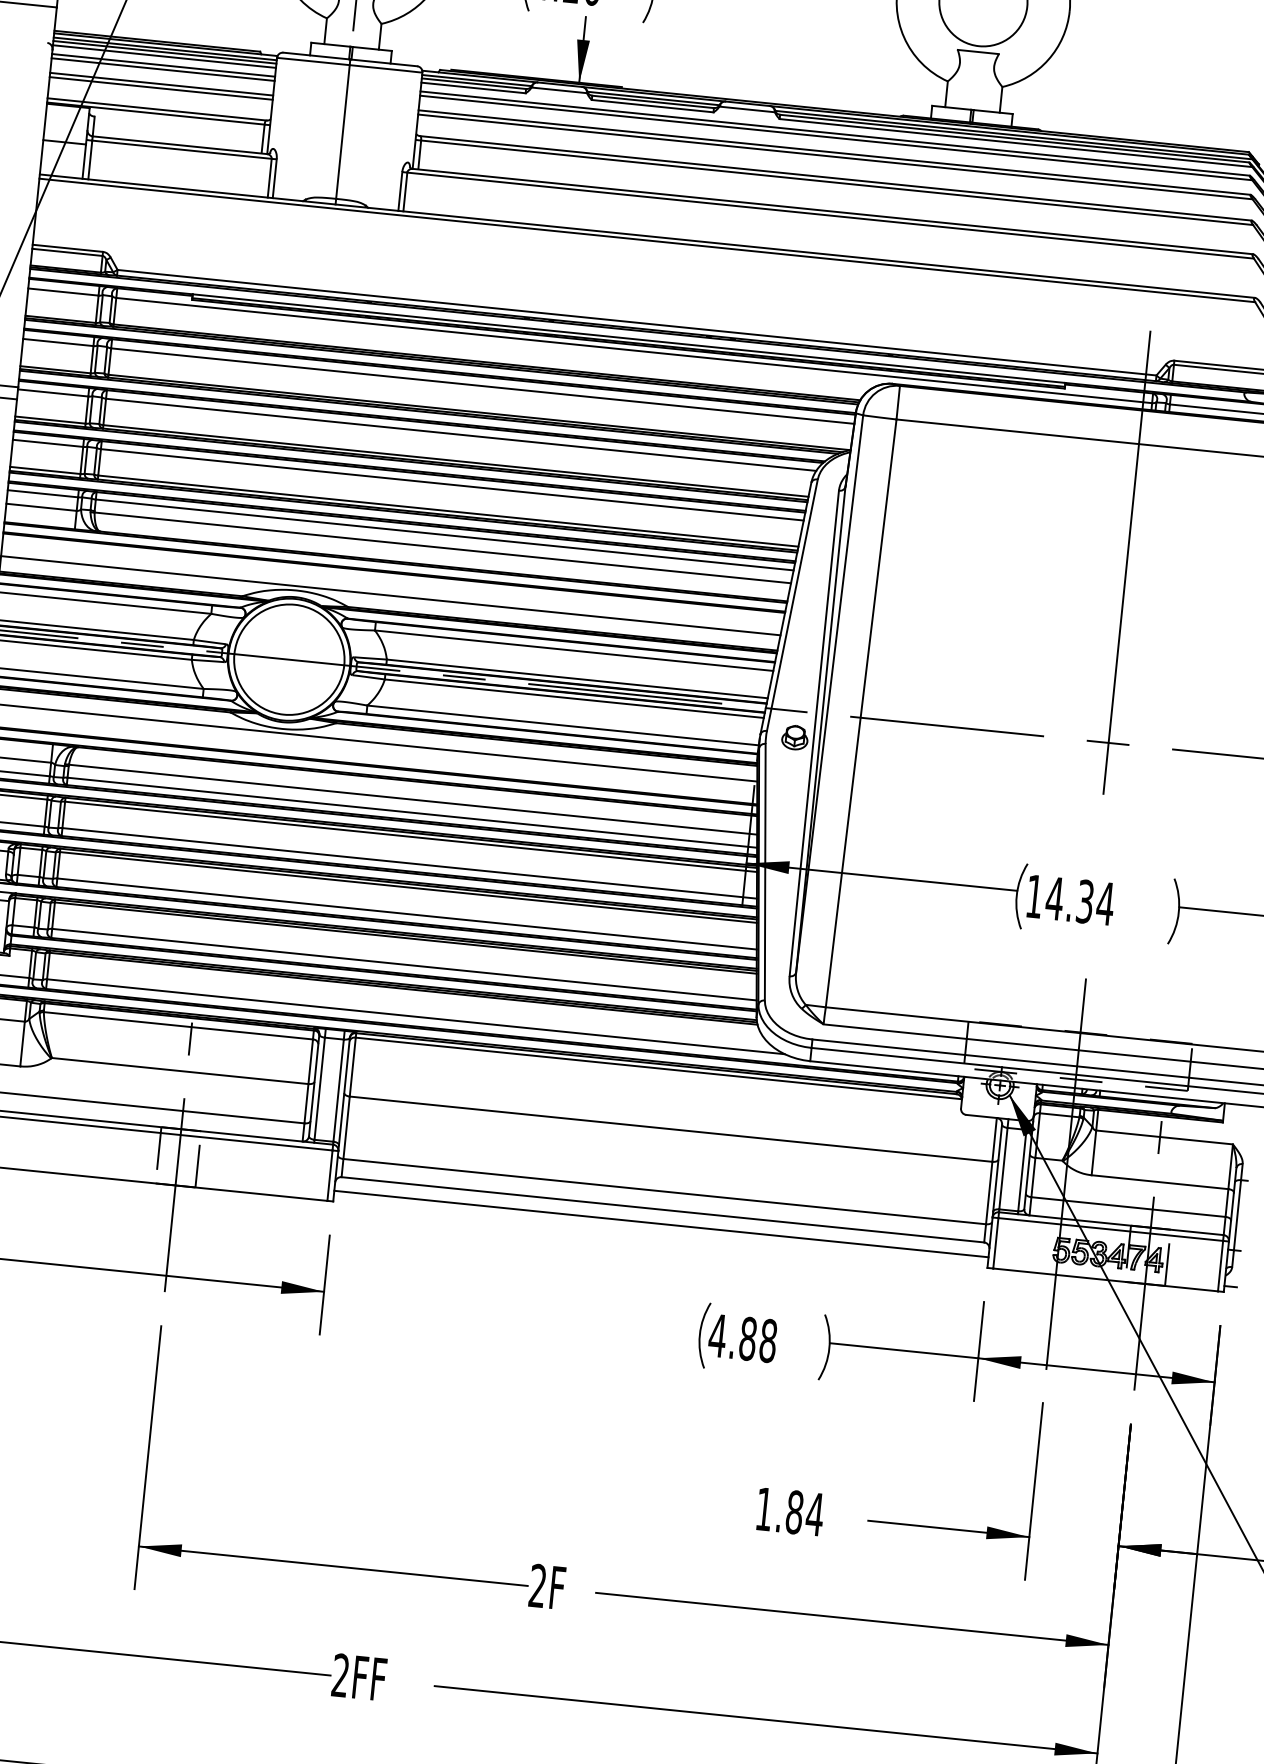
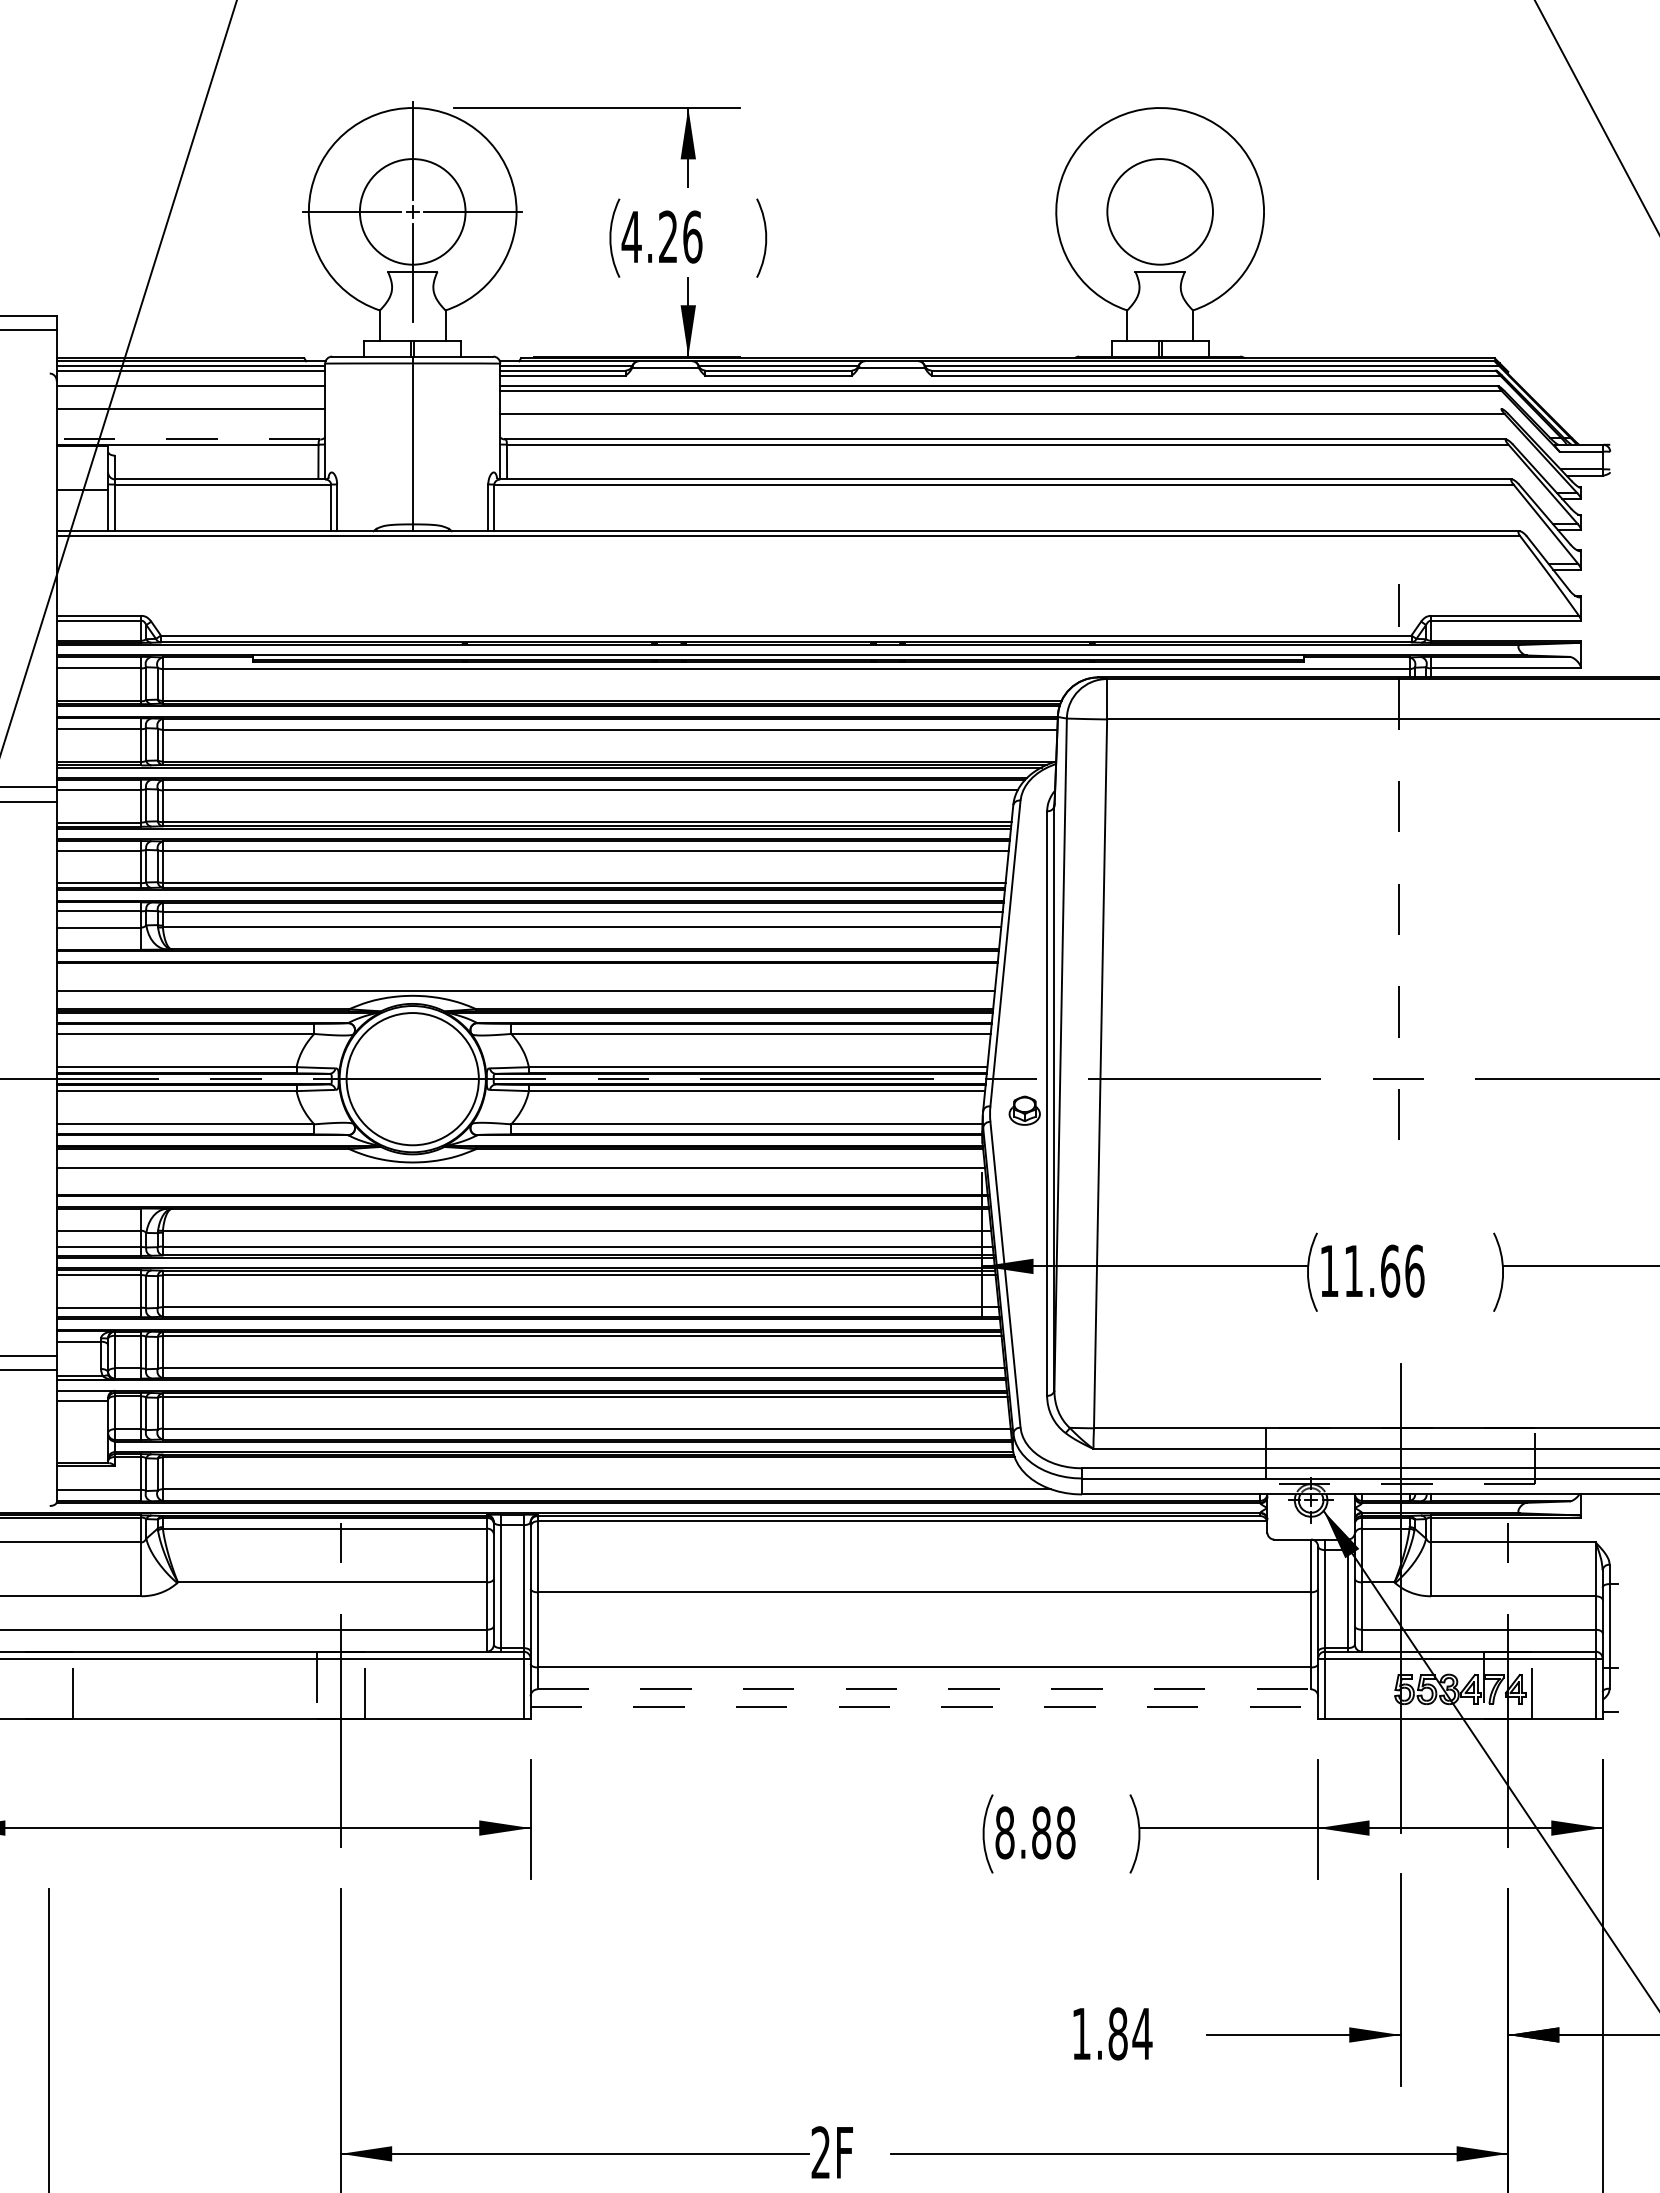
line: (164, 56) -> (190, 375), removed
line: (162, 69) -> (190, 391), removed
line: (160, 88) -> (190, 414), removed
line: (157, 109) -> (188, 439), solid -> dashed
line: (834, 152) -> (1000, 408), removed
line: (1126, 562) -> (1398, 861), solid -> dashed
text: (1079, 900) -> (1383, 1270), 14.34 -> 11.66
line: (662, 1209) -> (924, 1689), solid -> dashed
line: (661, 1224) -> (924, 1706), solid -> dashed
text: (717, 1335) -> (1004, 1832), 4.88 -> 8.88

